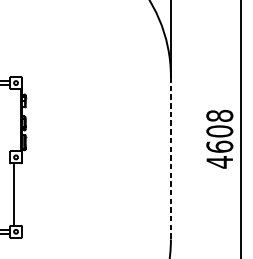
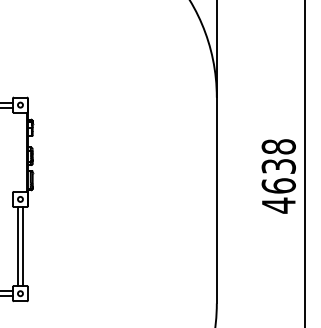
text: (219, 131) -> (278, 166), 4608 -> 4638
line: (170, 158) -> (216, 200), dashed -> solid
line: (17, 194) -> (22, 246), added

